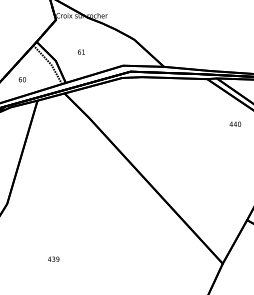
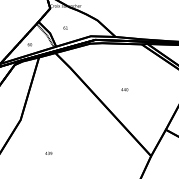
text: (234, 123) -> (124, 89), moved

